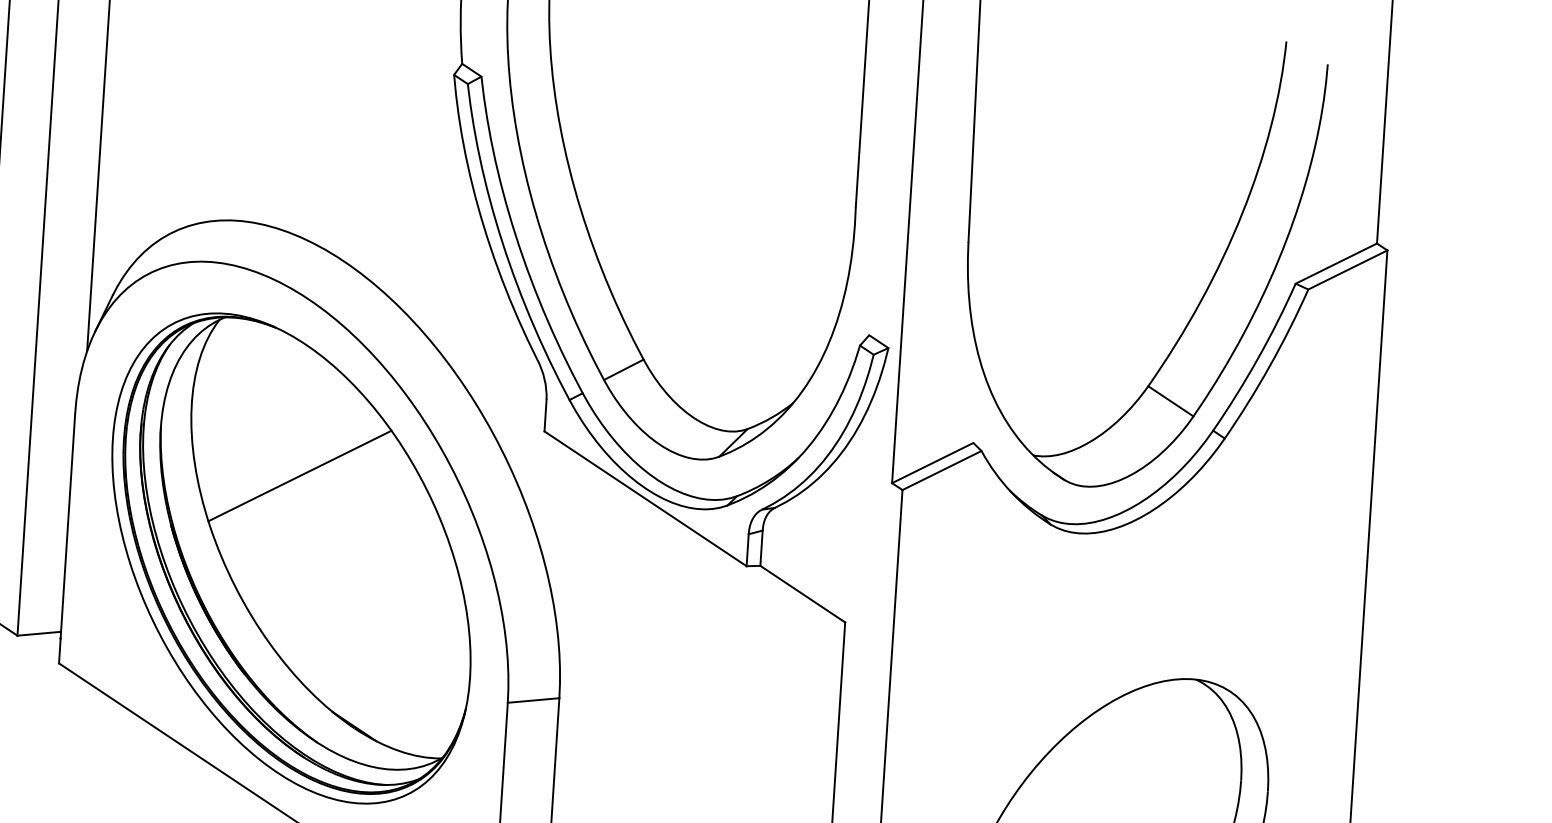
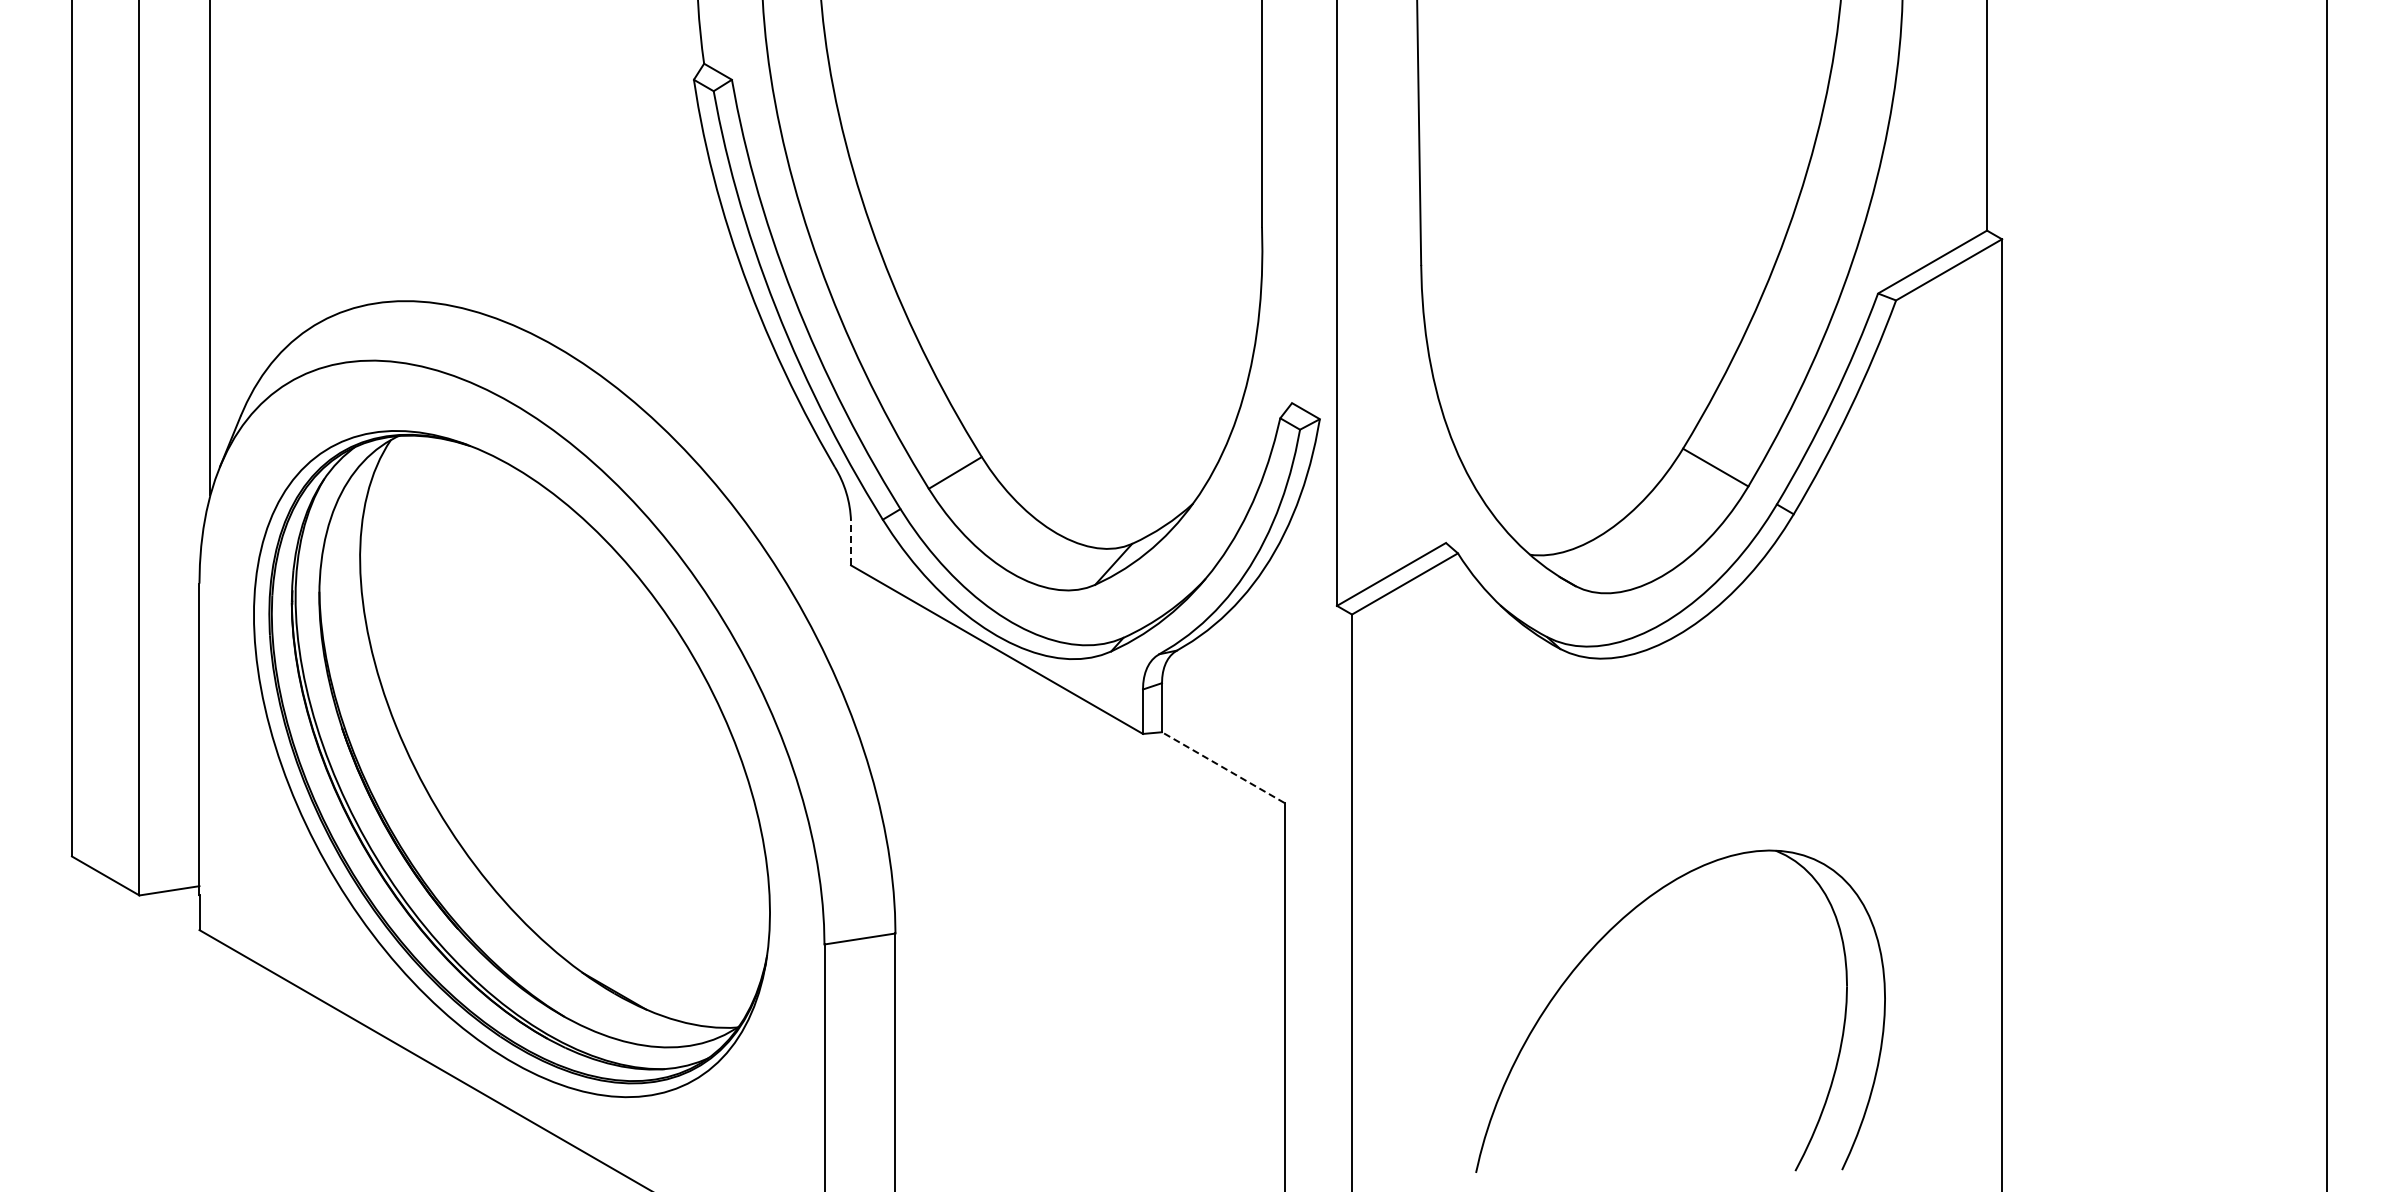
line: (545, 414) -> (851, 542), solid -> dashed
line: (300, 475) -> (516, 648), removed
line: (802, 594) -> (1223, 767), solid -> dashed

